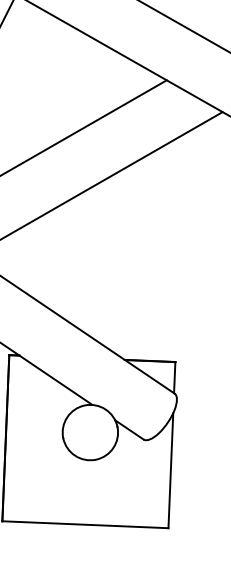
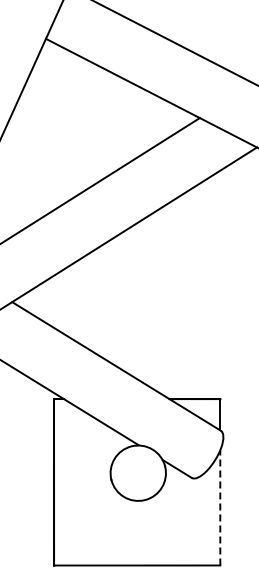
line: (171, 470) -> (220, 507), solid -> dashed

